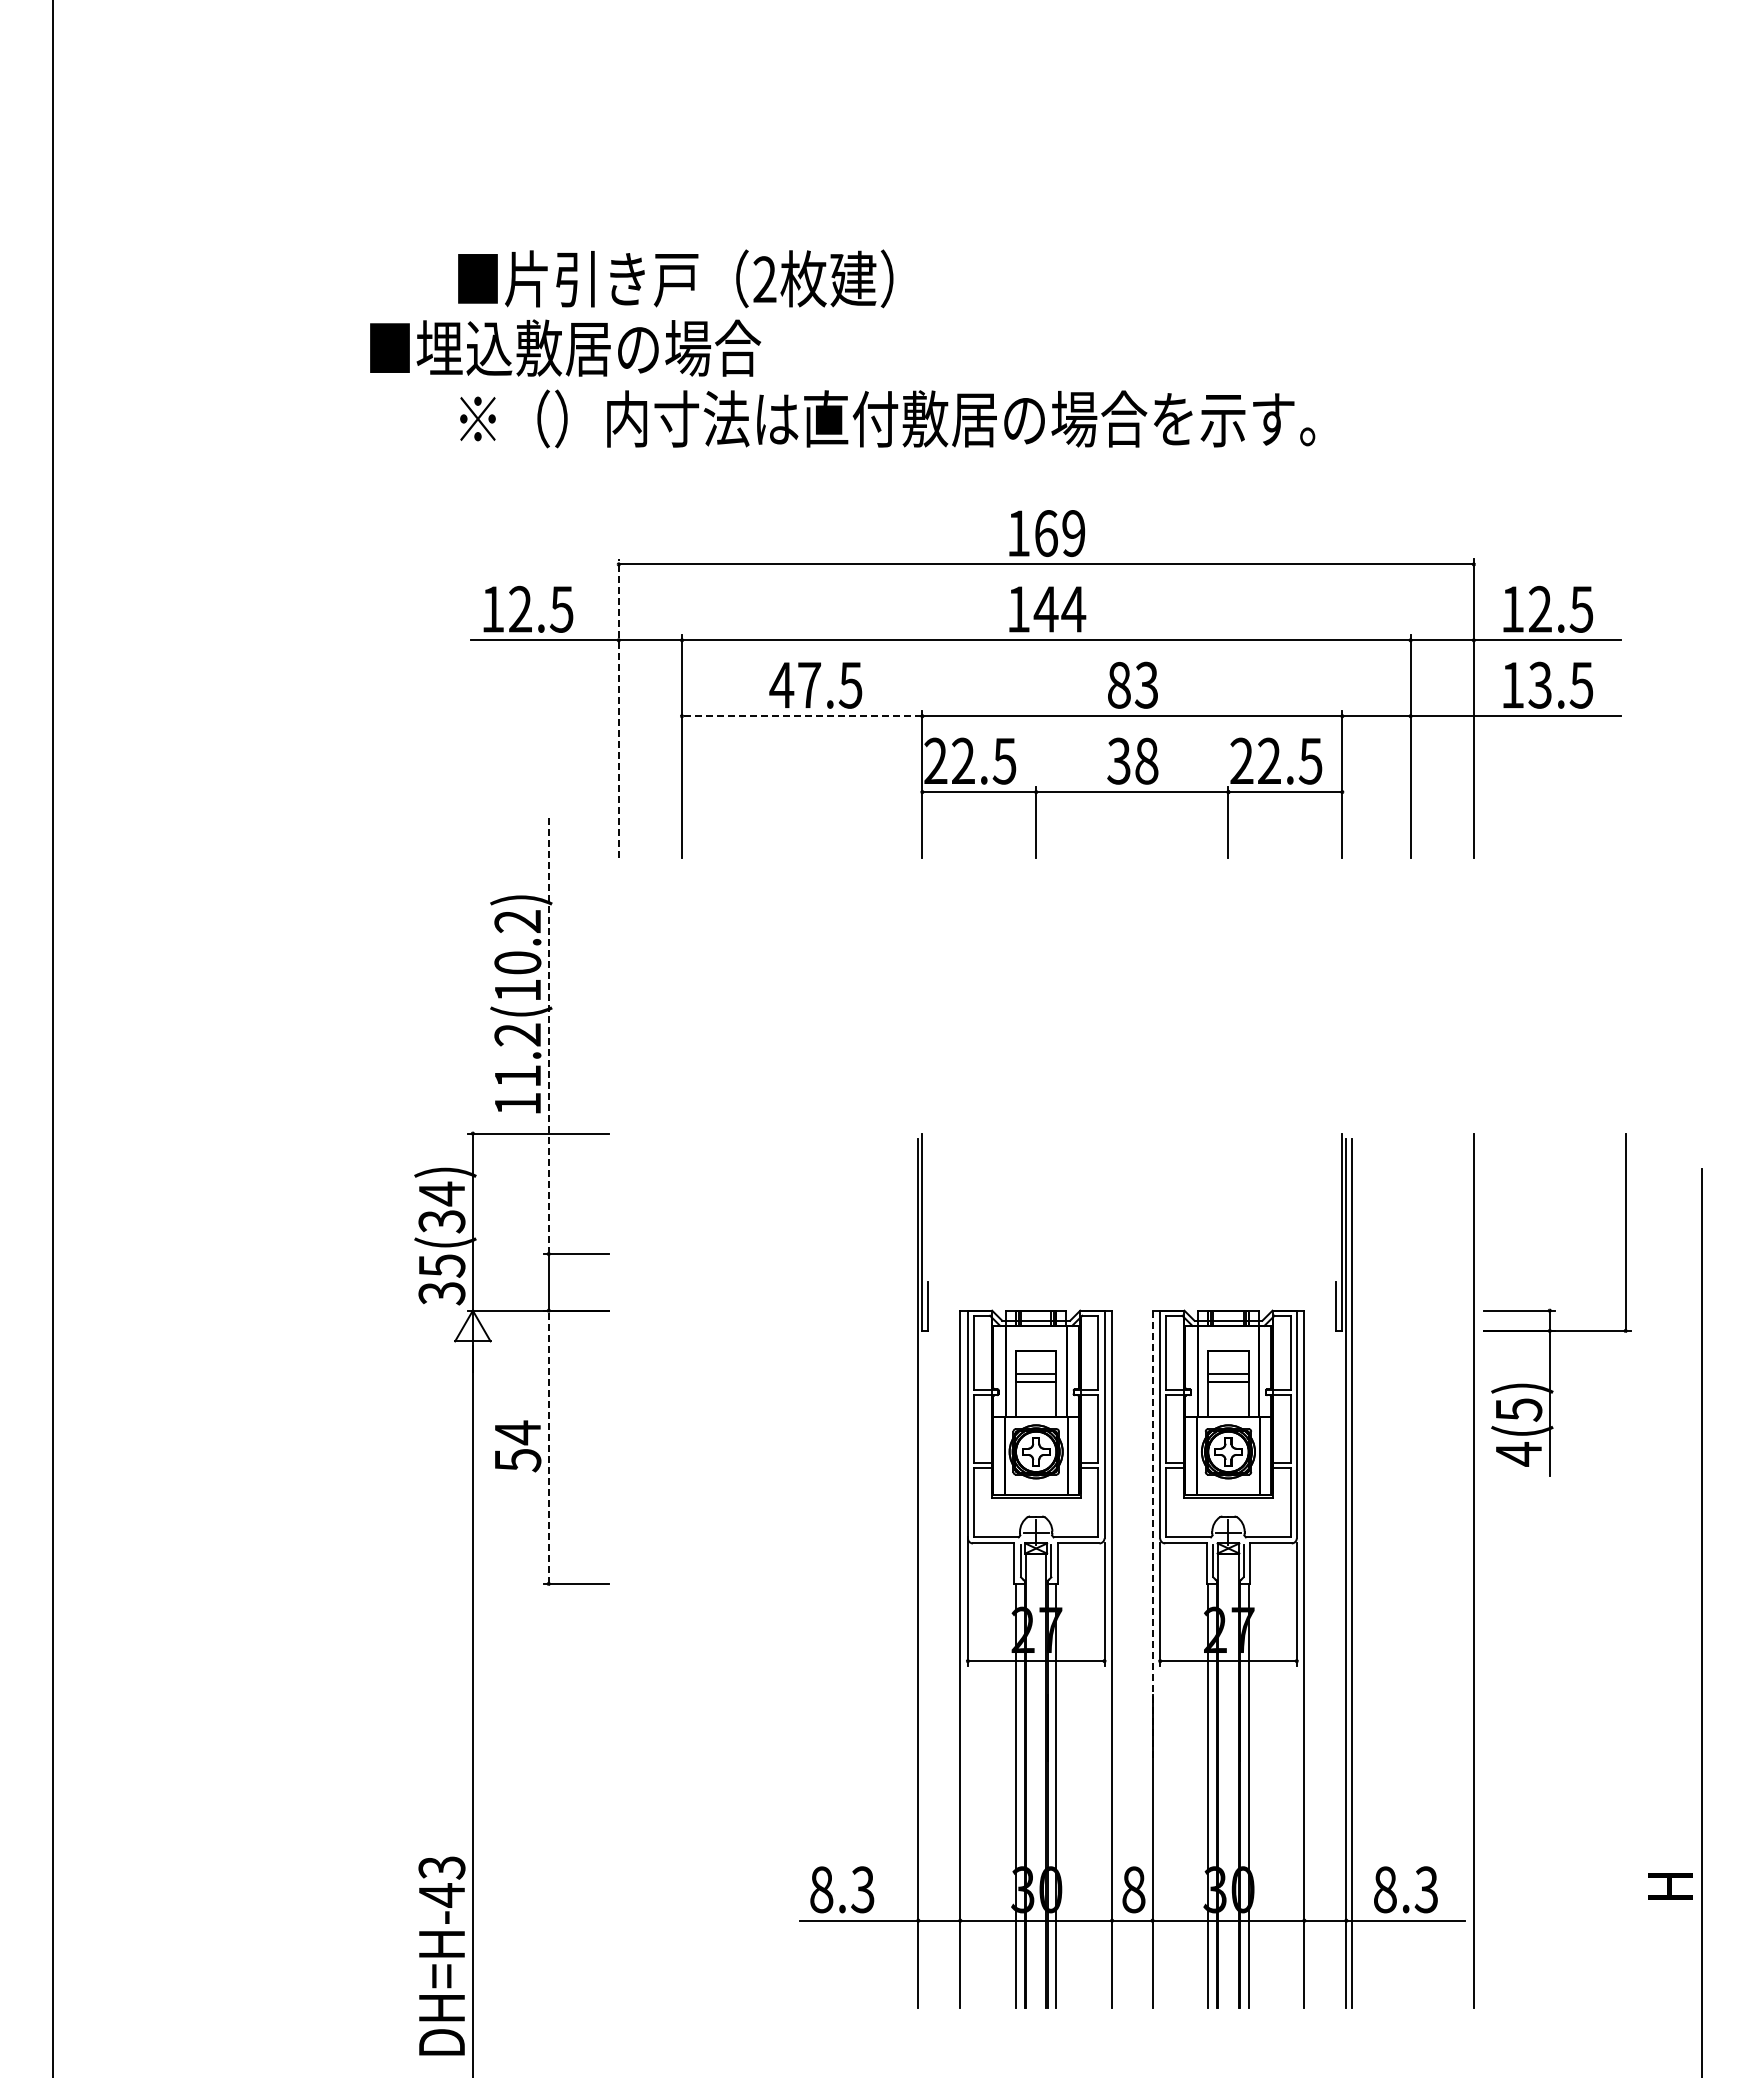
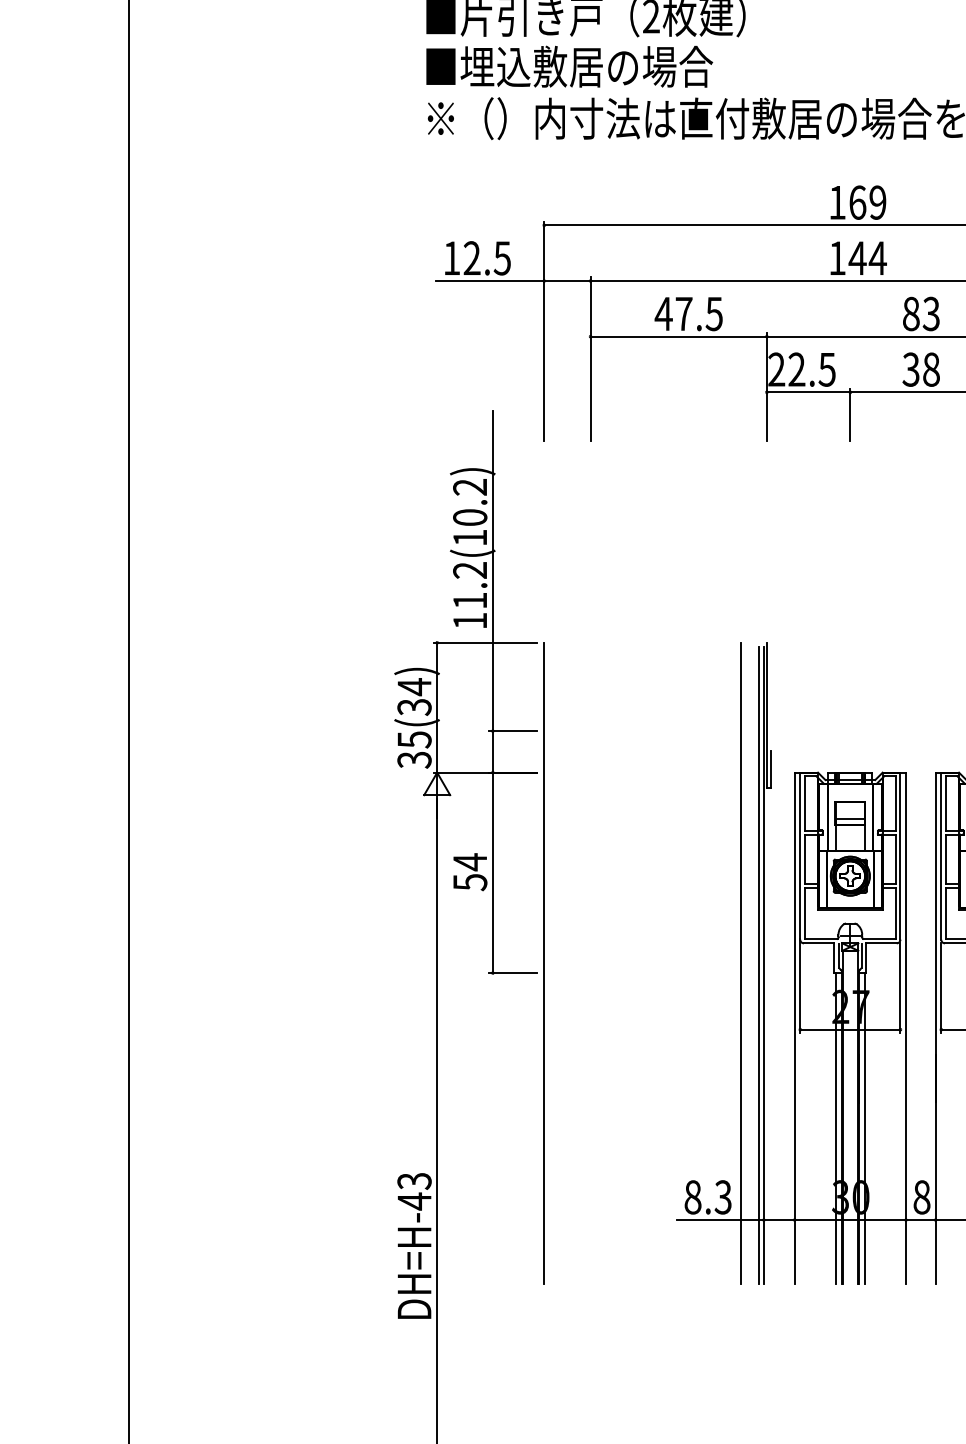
text: (565, 347) -> (569, 66), moved
line: (618, 708) -> (544, 331), dashed -> solid
line: (801, 716) -> (678, 336), dashed -> solid
line: (548, 1036) -> (492, 571), dashed -> solid
line: (548, 1447) -> (492, 873), dashed -> solid
line: (1152, 1535) -> (935, 937), dashed -> solid
line: (618, 1570) -> (544, 963), added
line: (886, 1570) -> (740, 963), added
line: (912, 1573) -> (759, 965), added

